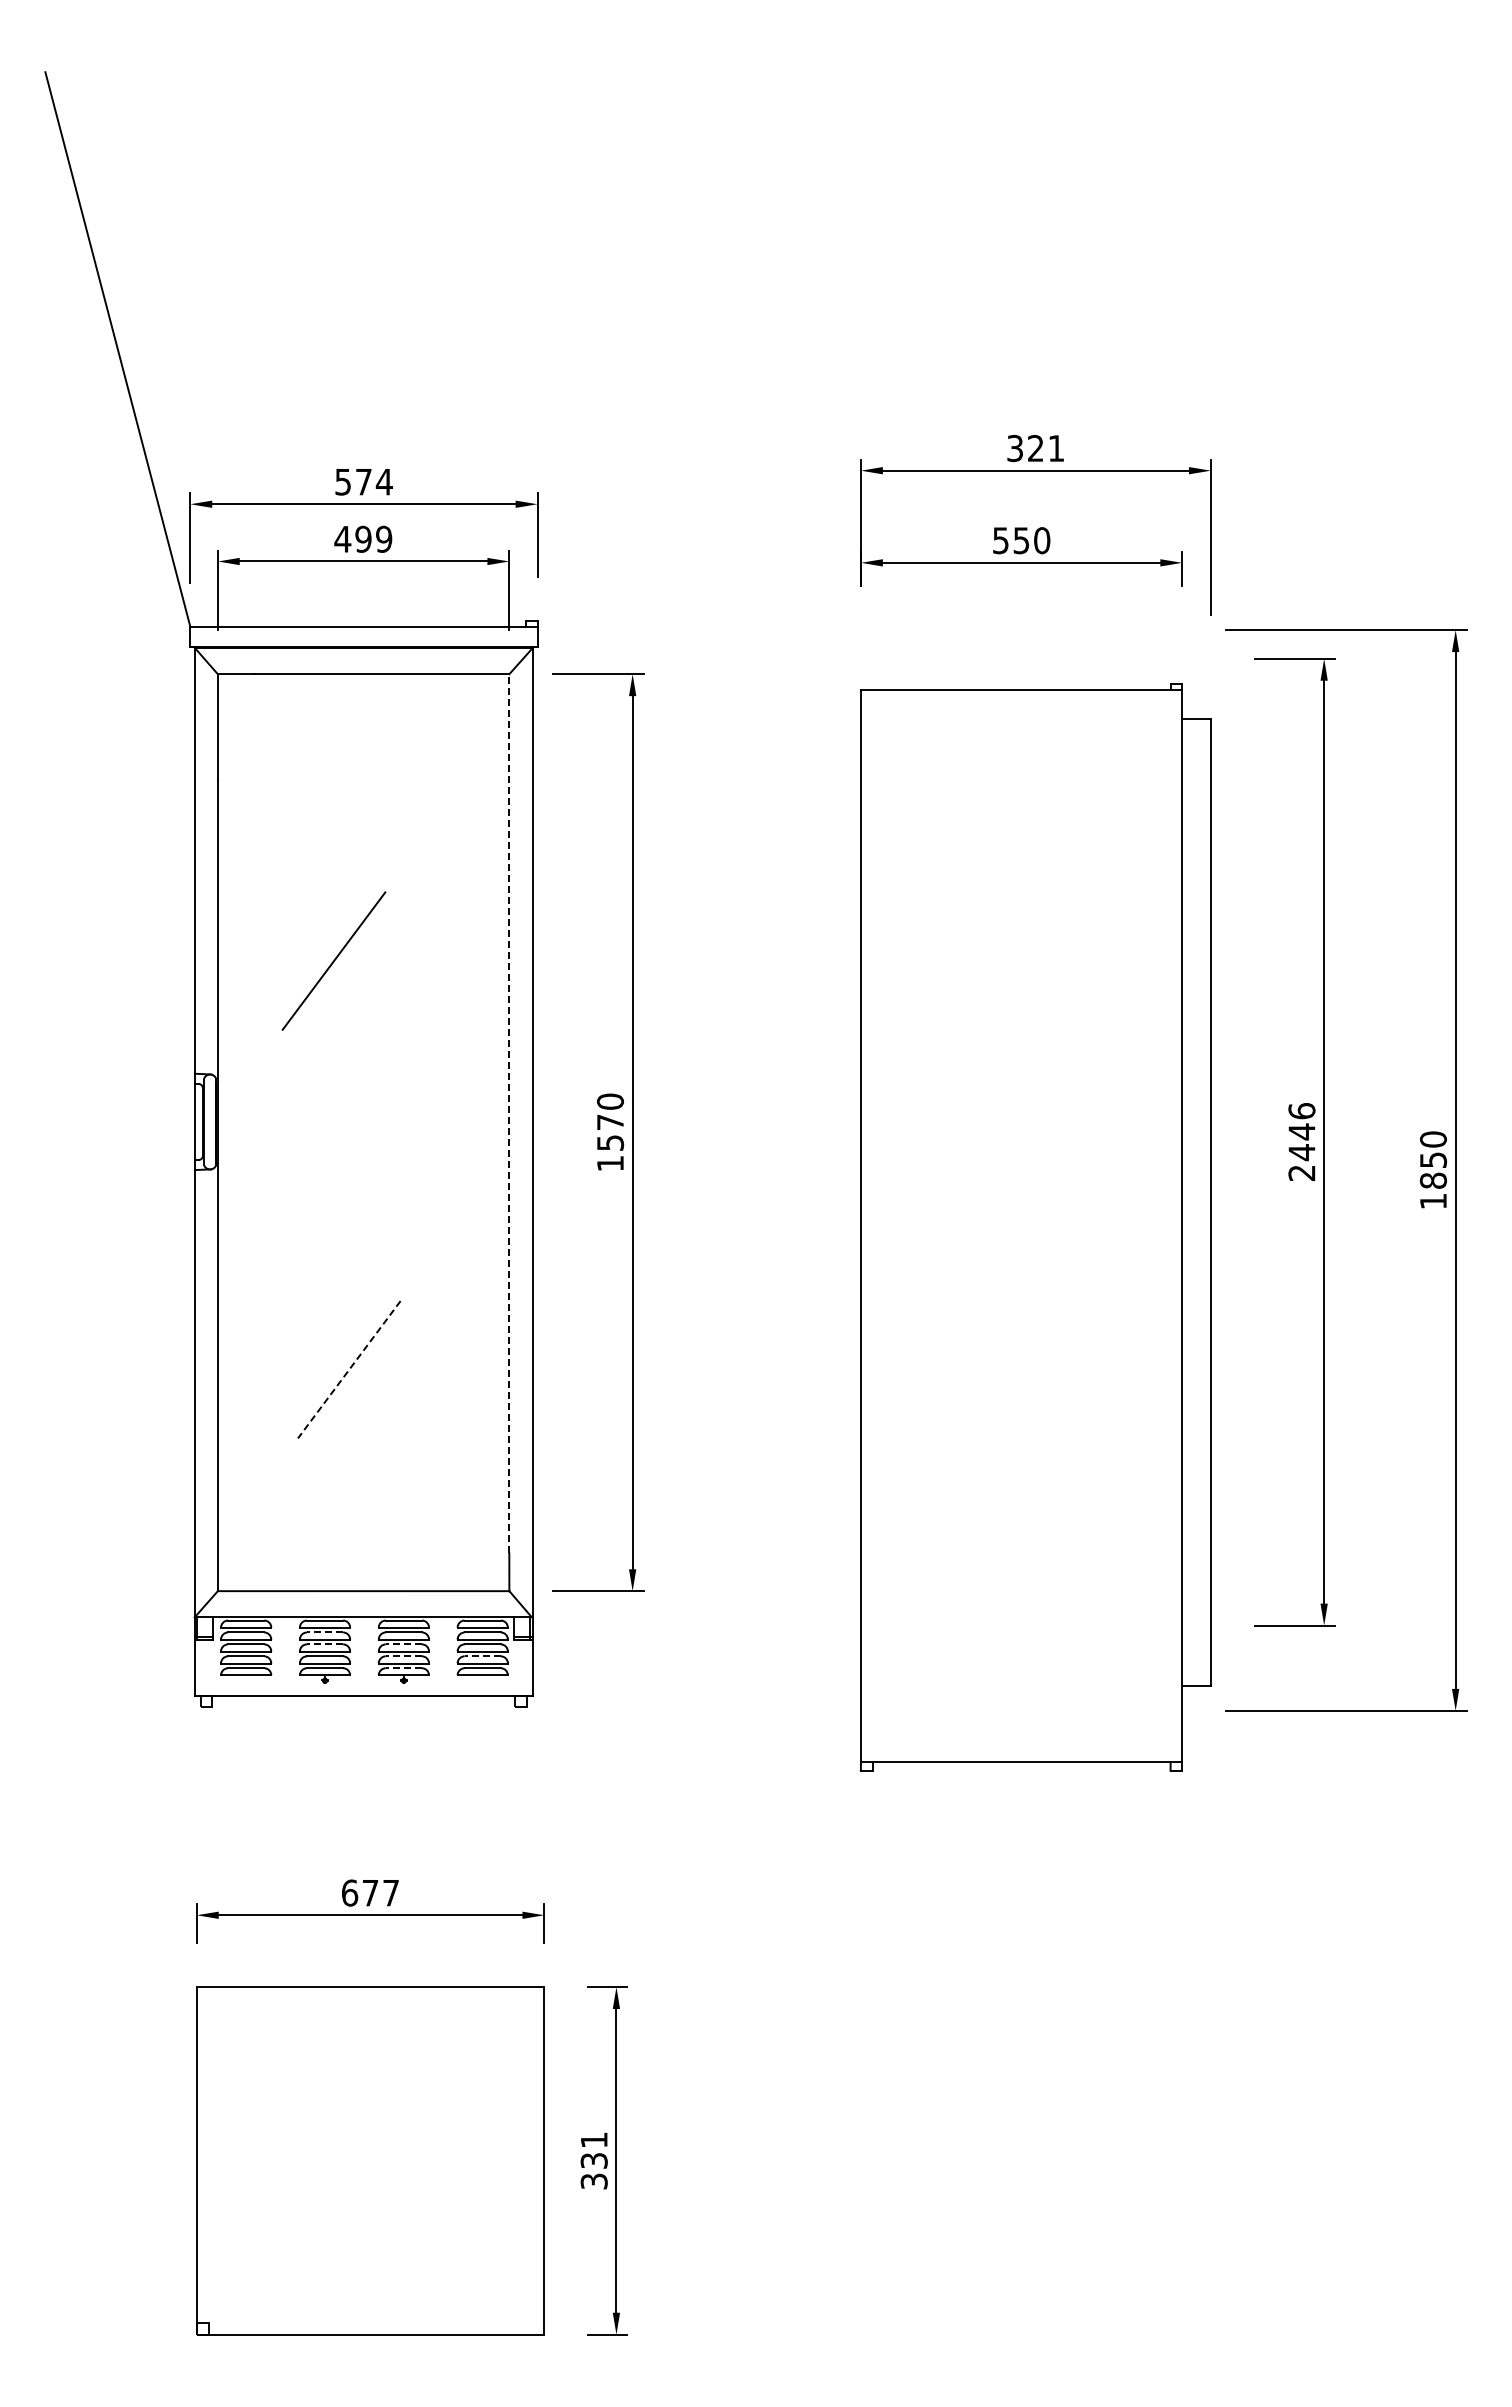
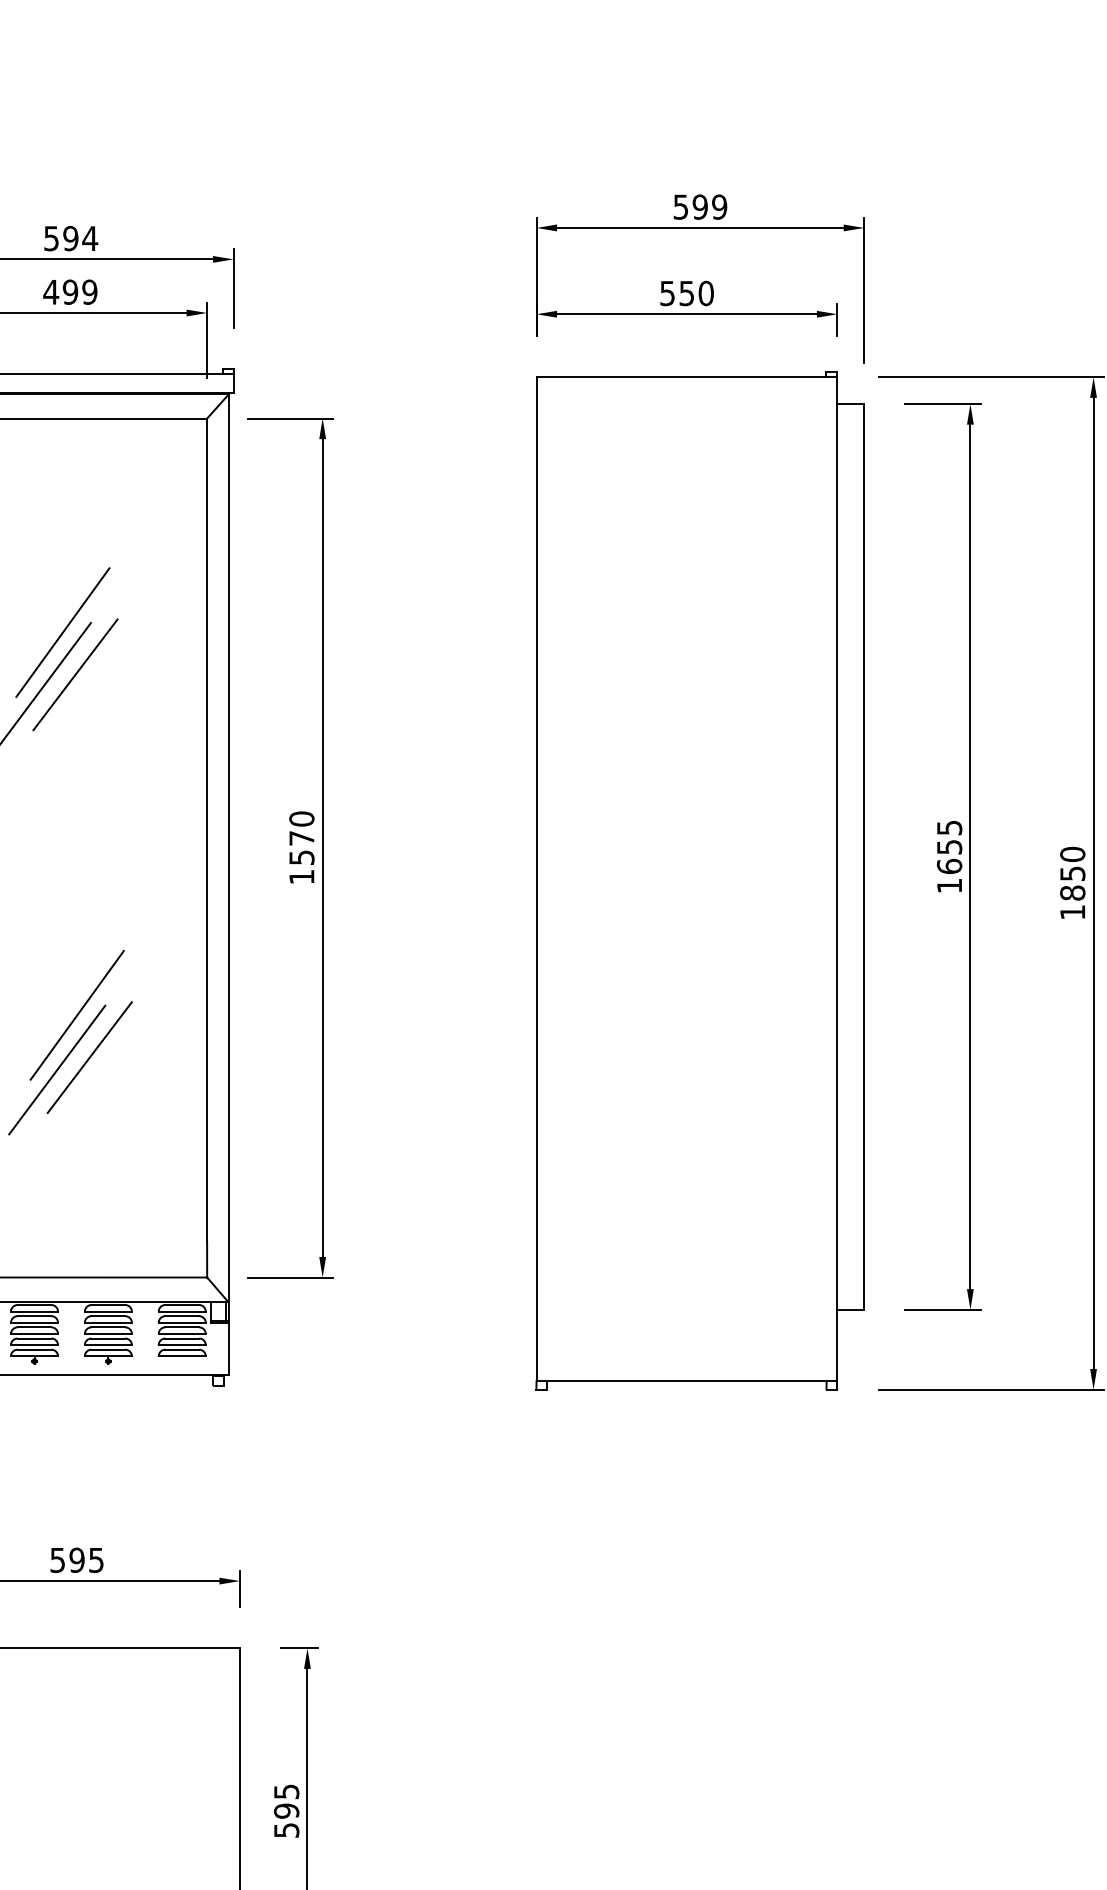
text: (1036, 448) -> (700, 207), 321 -> 599
text: (363, 481) -> (70, 238), 574 -> 594
line: (355, 902) -> (63, 632), added
line: (368, 947) -> (75, 674), added
line: (509, 1113) -> (207, 830), dashed -> solid
text: (1301, 1141) -> (949, 856), 2446 -> 1655
part: (1035, 1227) -> (700, 880), moved
line: (370, 1311) -> (77, 1015), added
line: (383, 1356) -> (89, 1057), added
line: (349, 1369) -> (57, 1069), dashed -> solid
line: (324, 1632) -> (34, 1316), dashed -> solid
line: (324, 1644) -> (34, 1327), dashed -> solid
line: (403, 1644) -> (108, 1327), dashed -> solid
line: (403, 1656) -> (108, 1338), dashed -> solid
line: (482, 1656) -> (182, 1338), dashed -> solid
line: (403, 1668) -> (108, 1349), dashed -> solid
text: (370, 1892) -> (77, 1559), 677 -> 595
text: (593, 2160) -> (285, 1810), 331 -> 595

